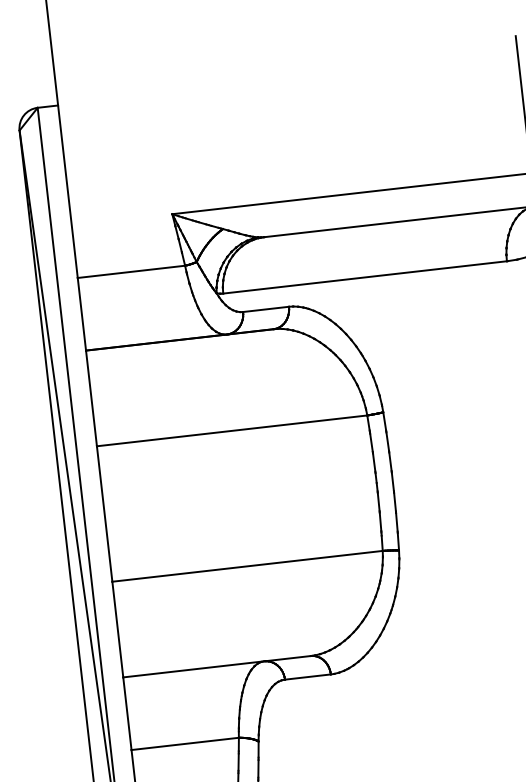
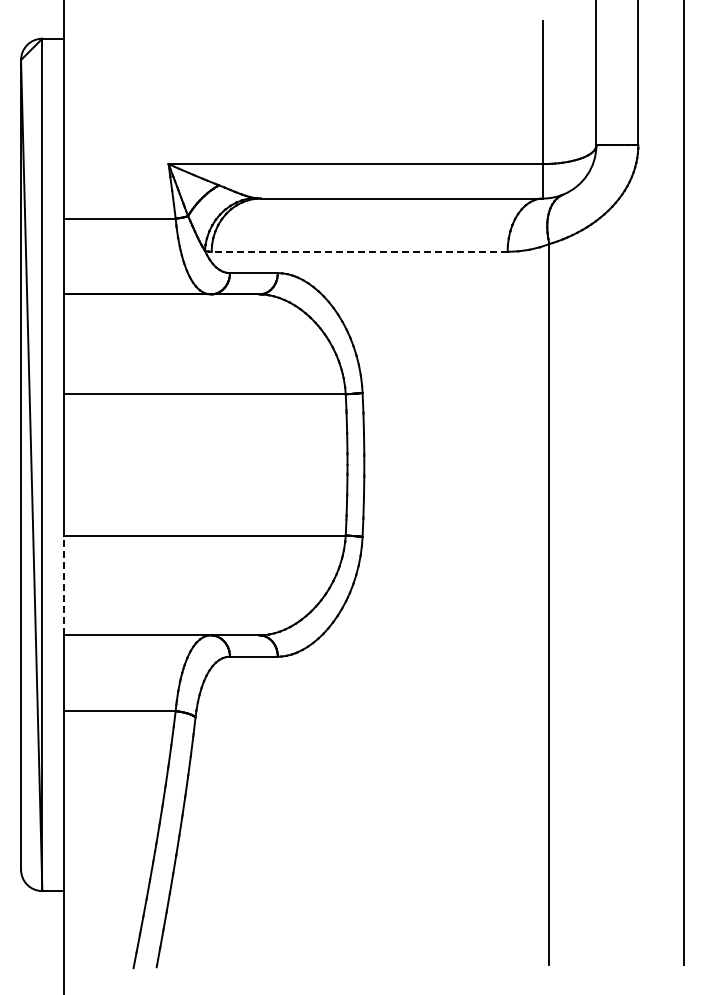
line: (364, 277) -> (359, 251), solid -> dashed
line: (117, 629) -> (63, 585), solid -> dashed

